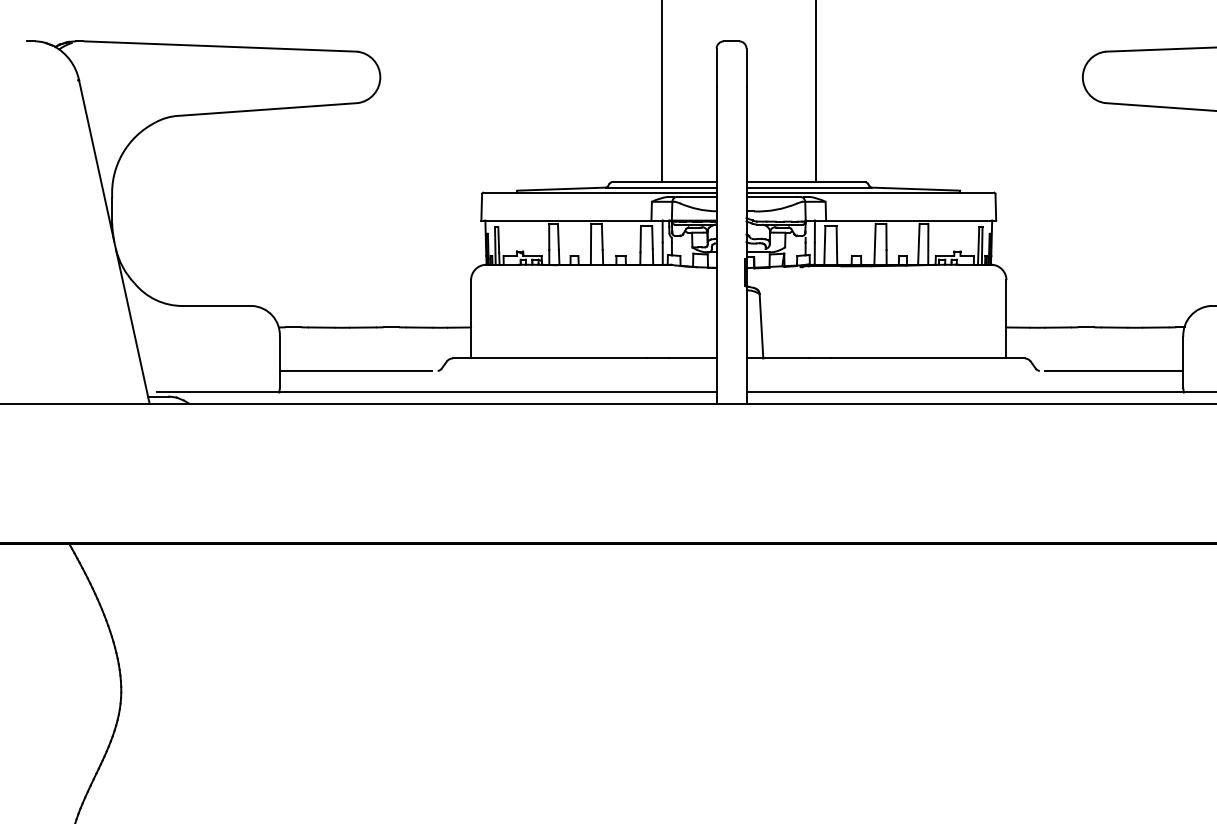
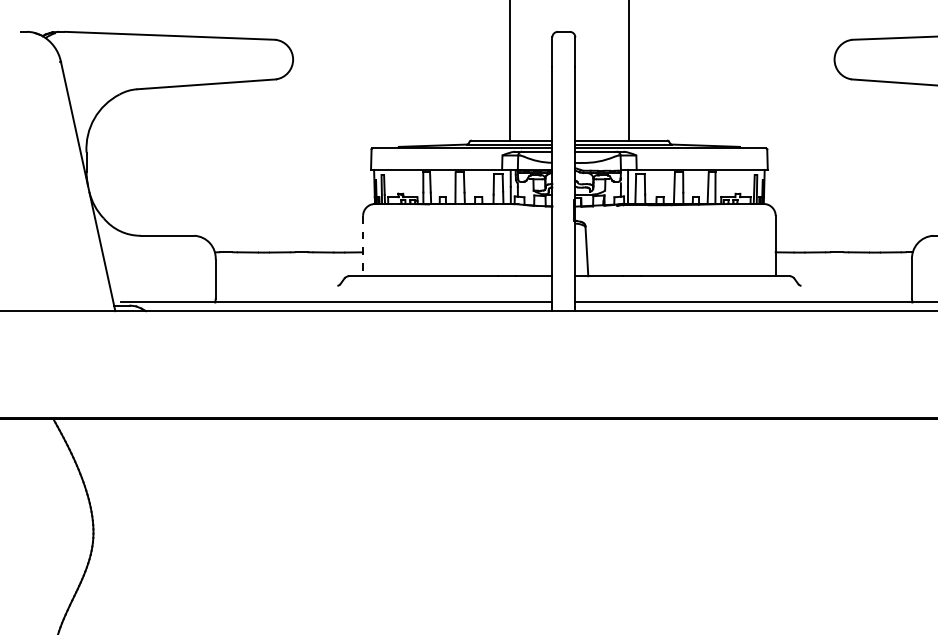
line: (471, 319) -> (363, 246), solid -> dashed
line: (355, 371) -> (274, 286), removed
line: (1114, 371) -> (858, 286), removed

